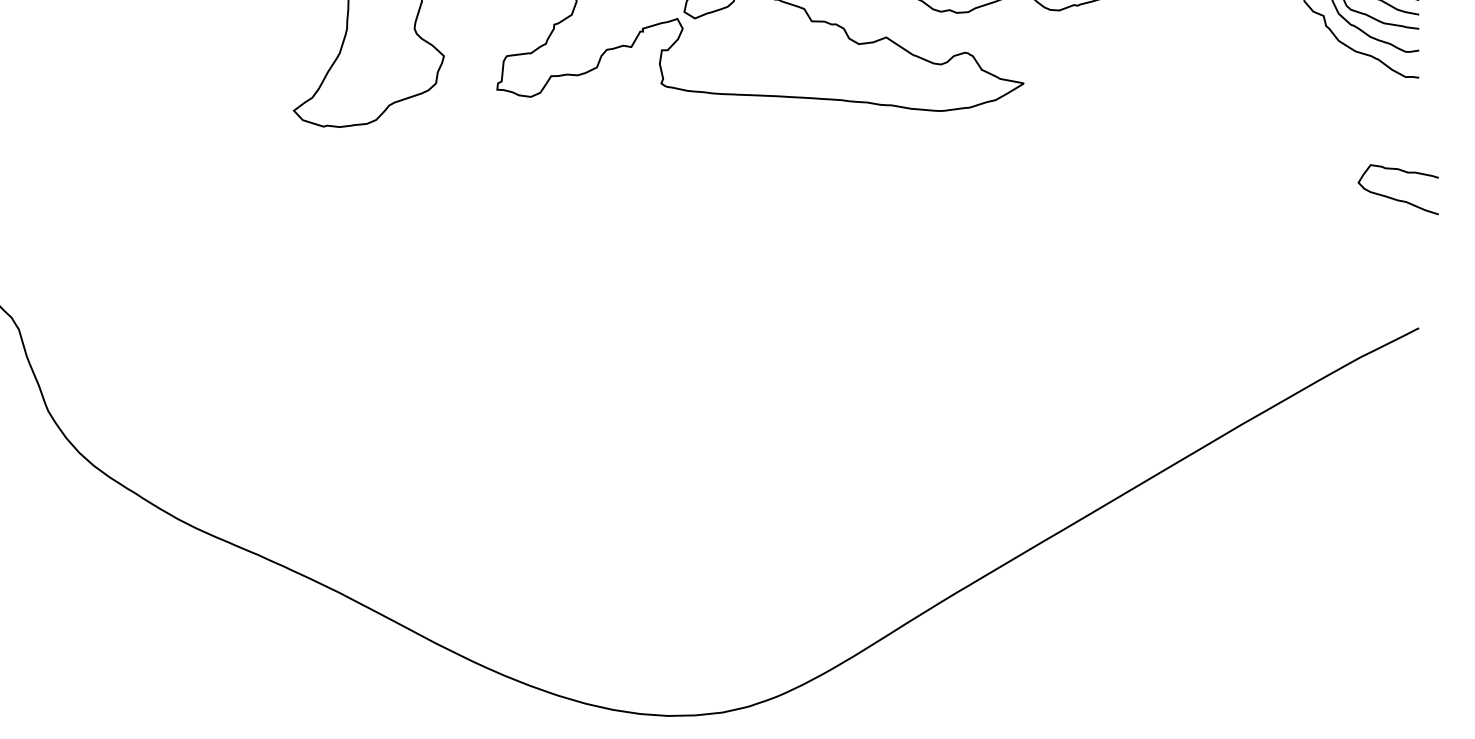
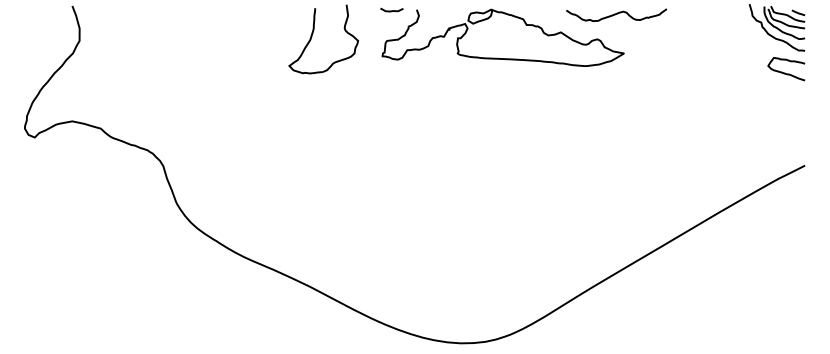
curve: (1396, 196) -> (785, 72), moved

